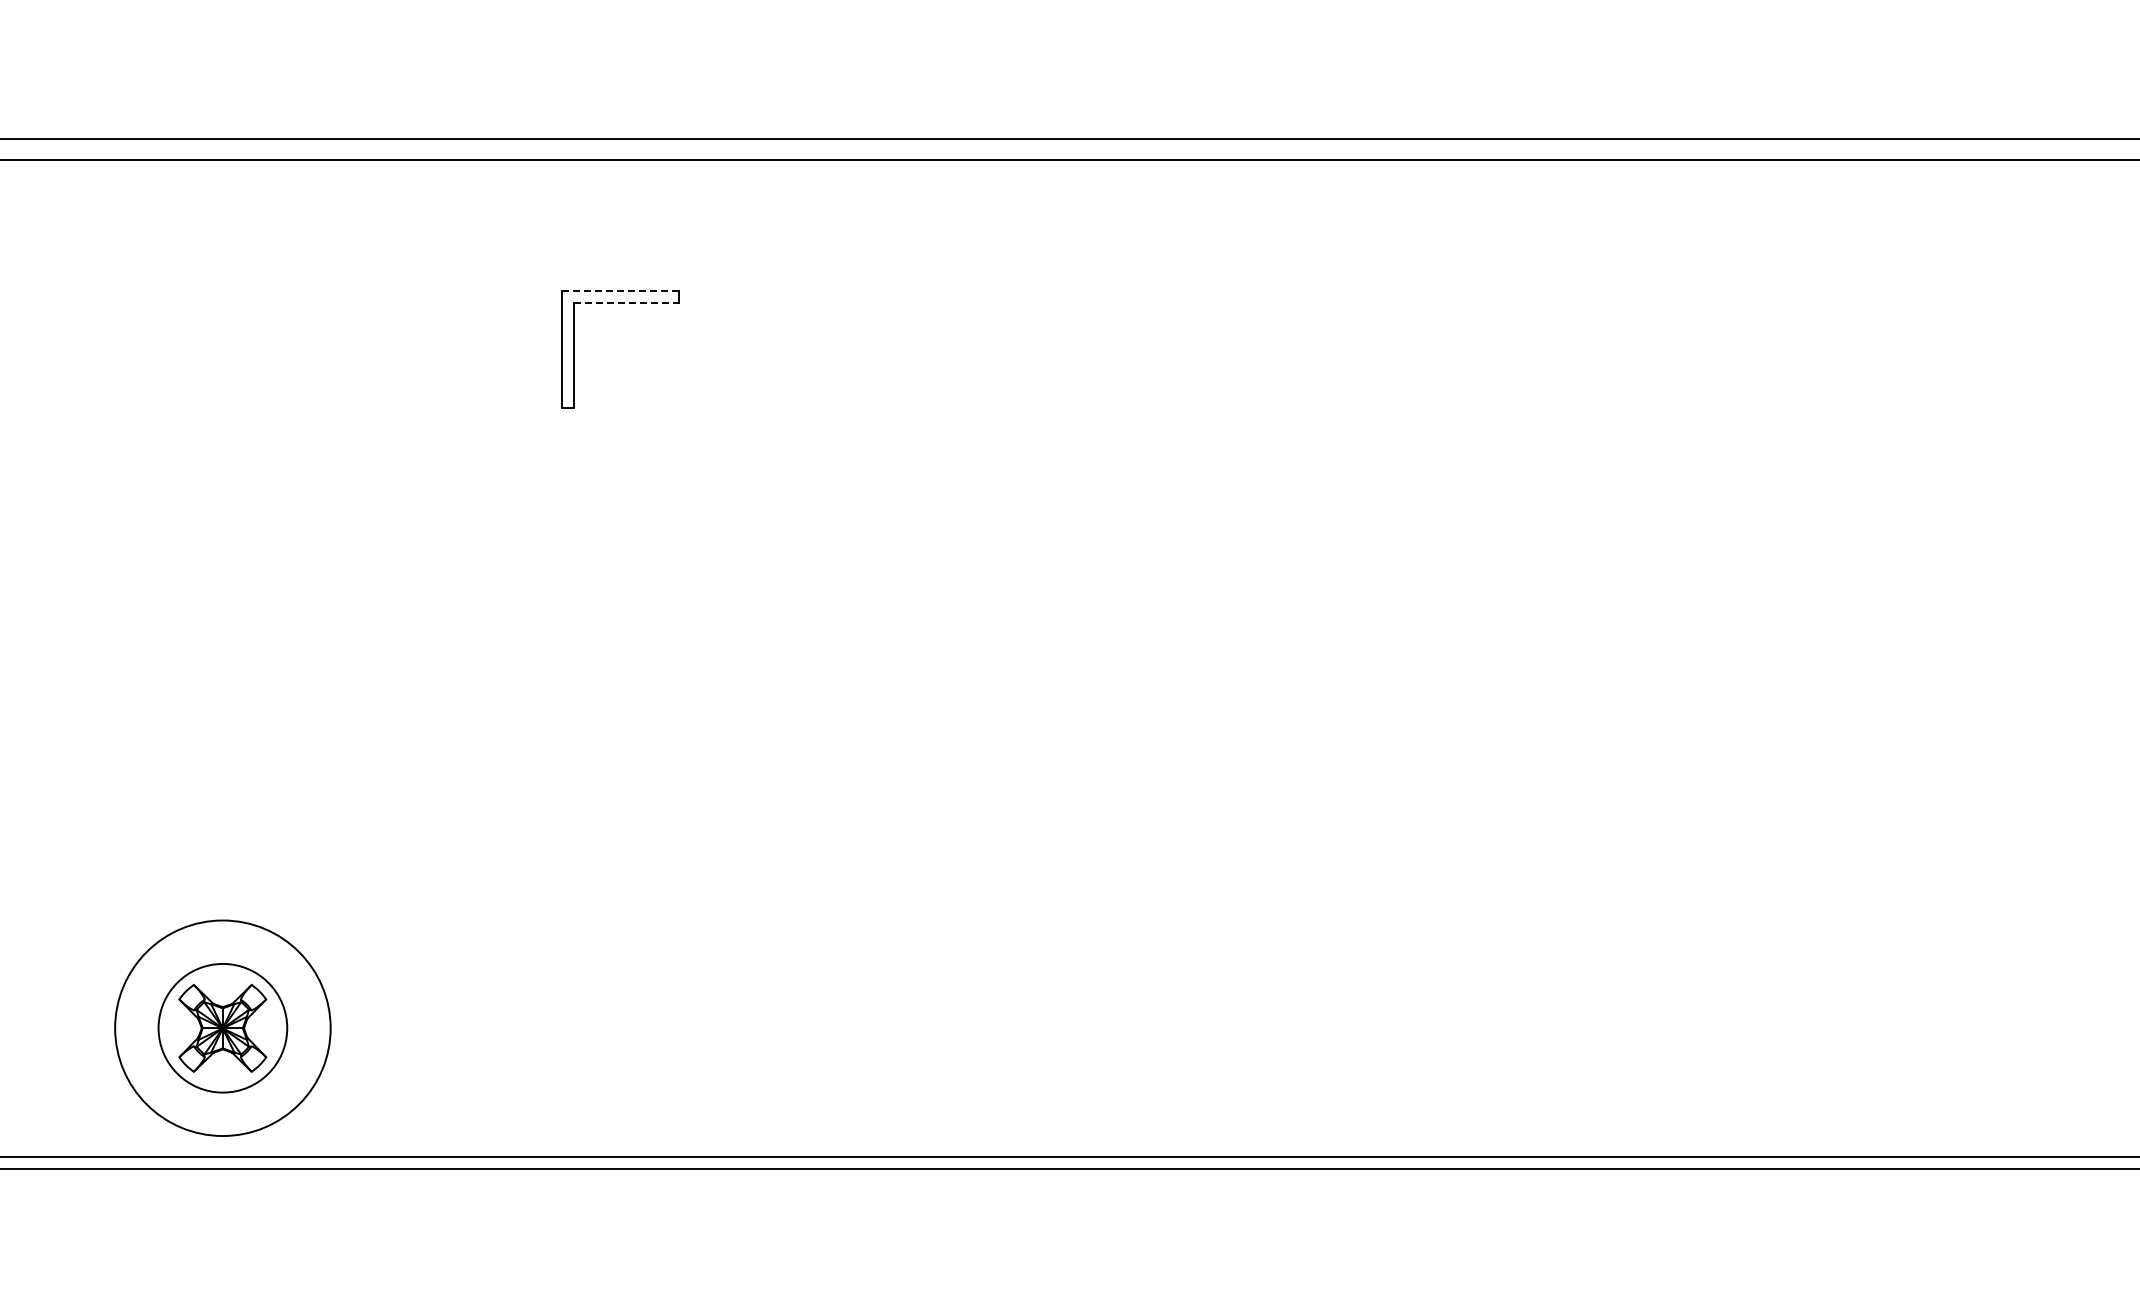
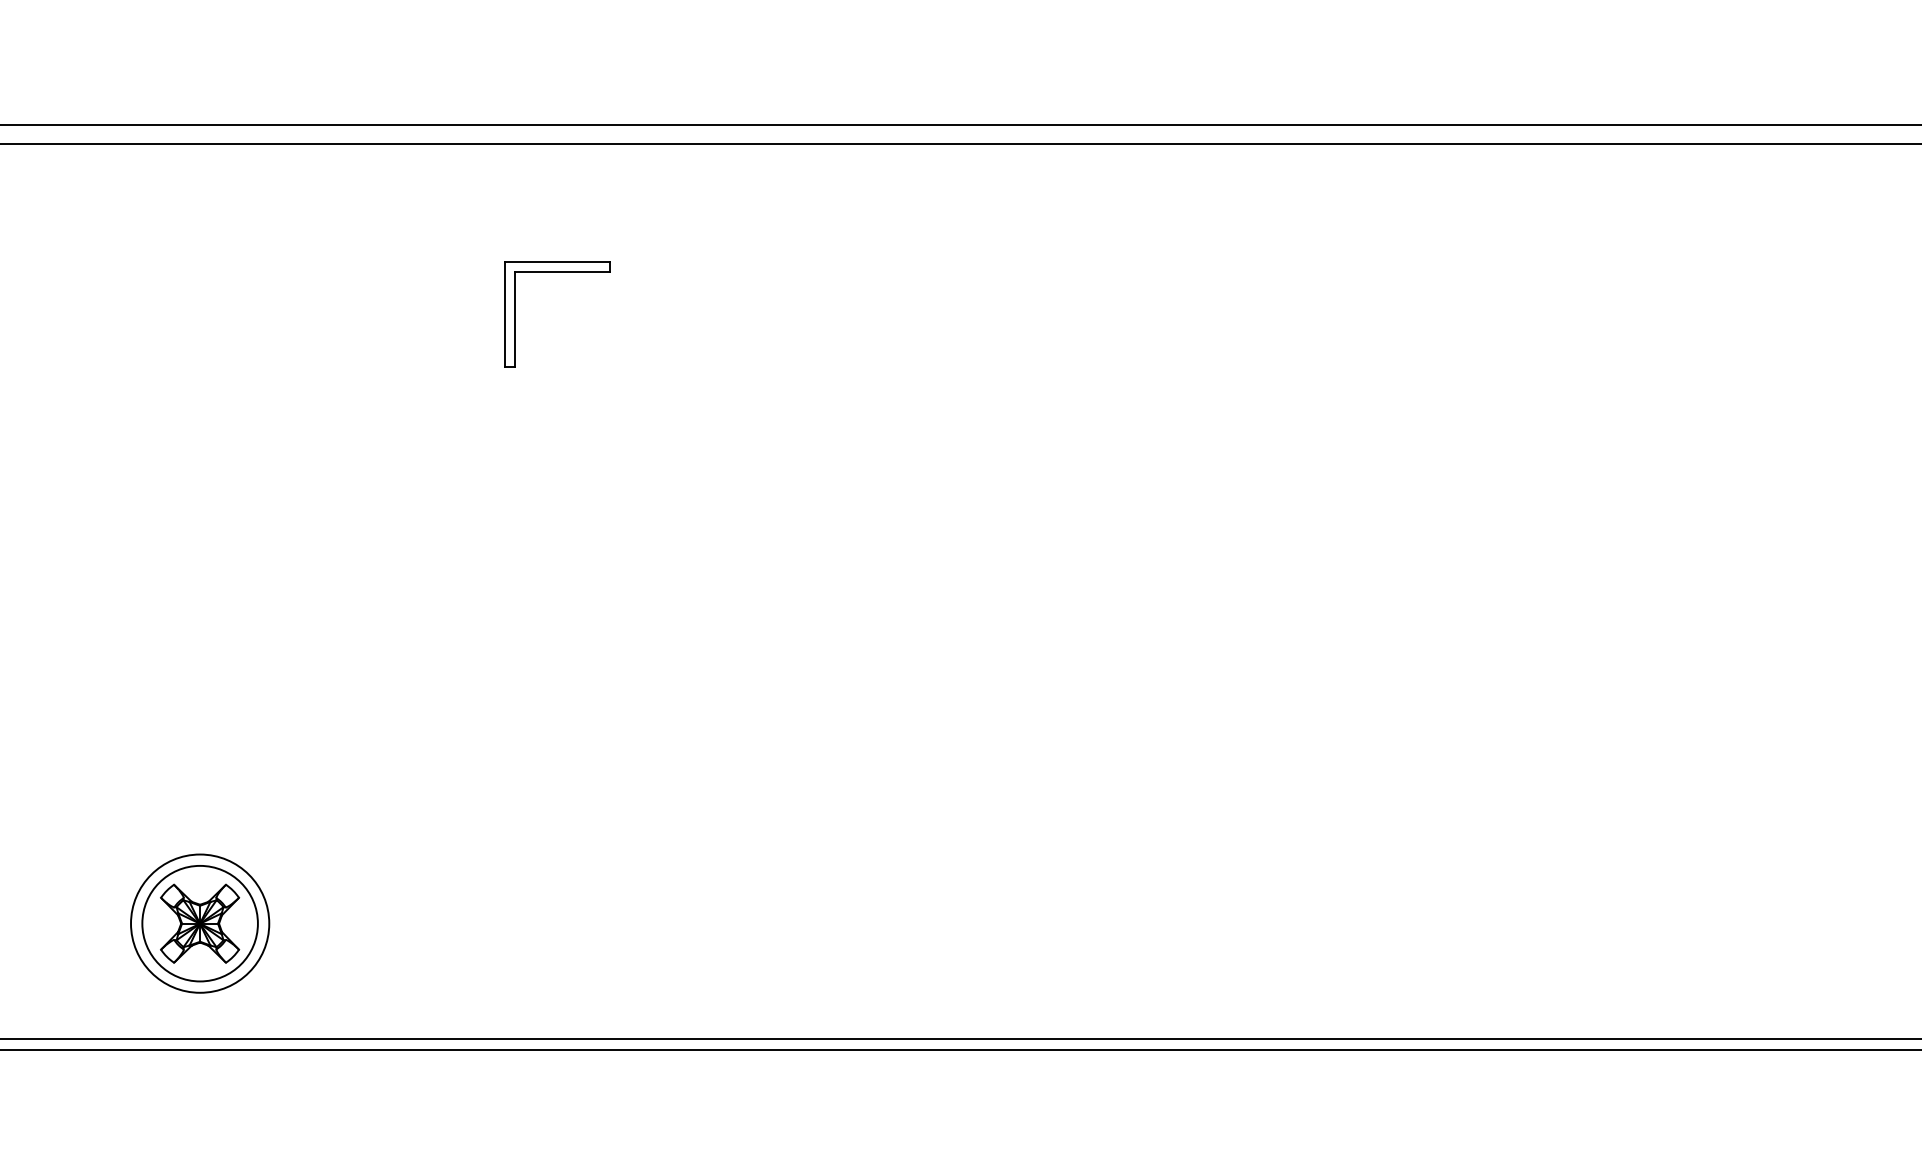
line: (620, 291) -> (557, 261), dashed -> solid
line: (626, 303) -> (562, 272), dashed -> solid
circle: (222, 1028) -> (199, 923), size x0.71

